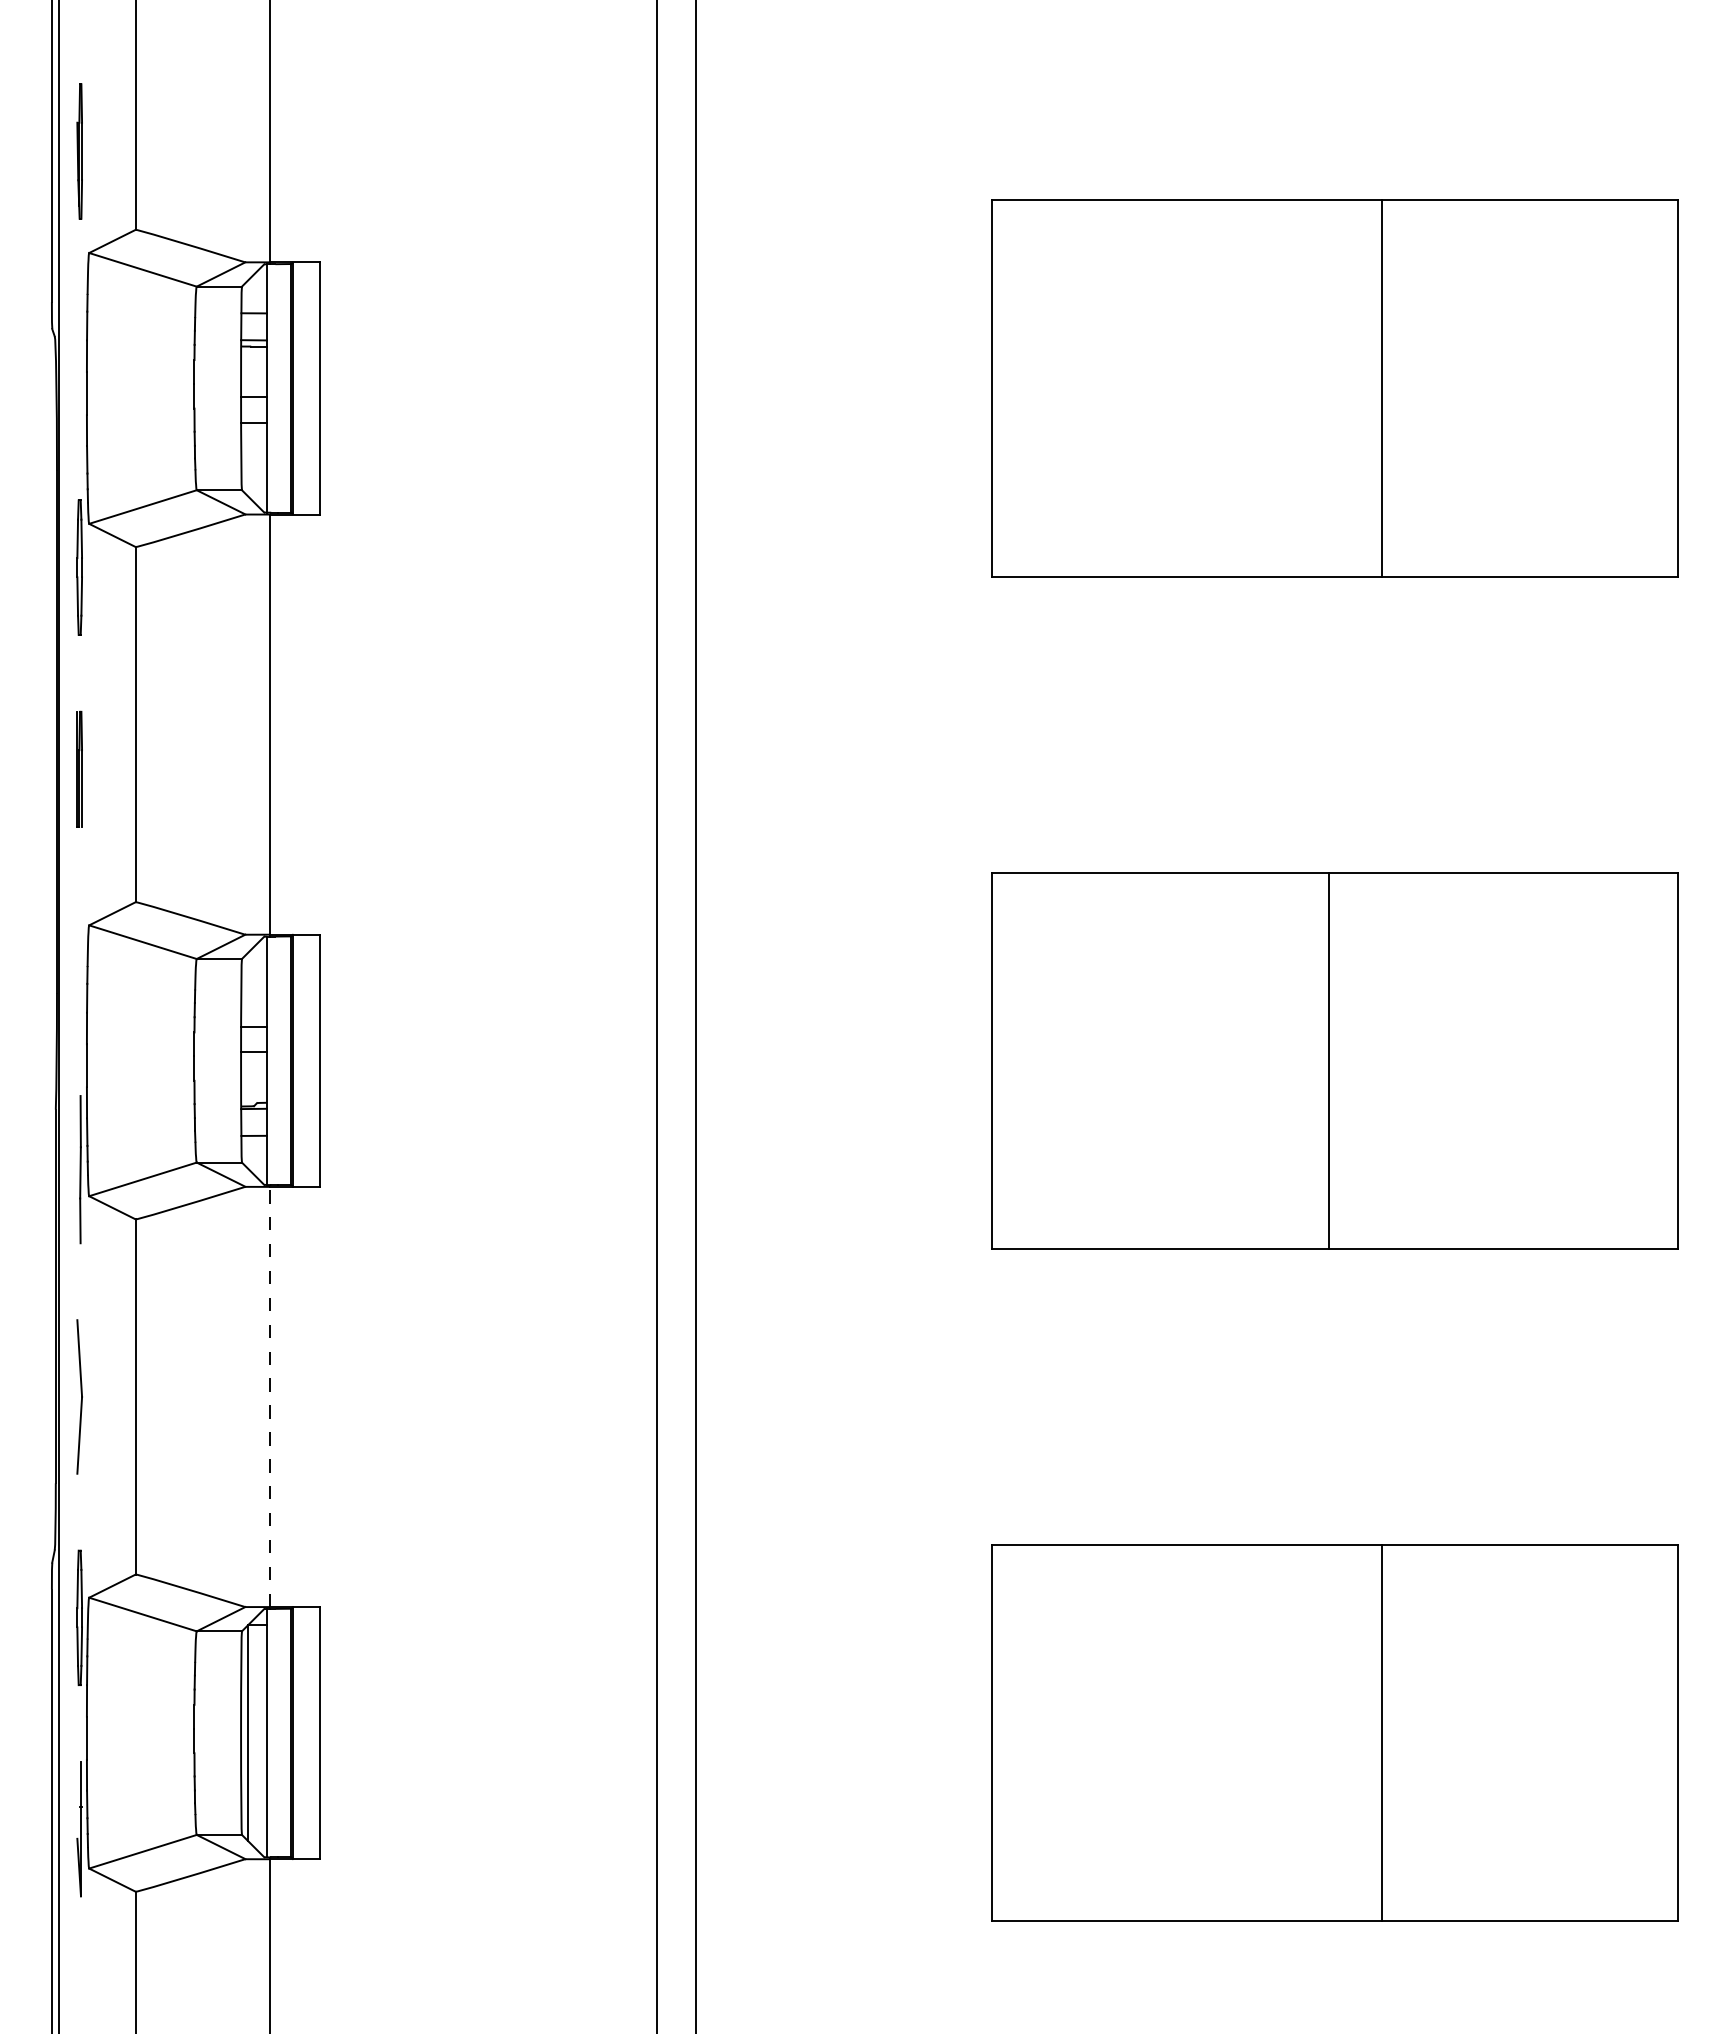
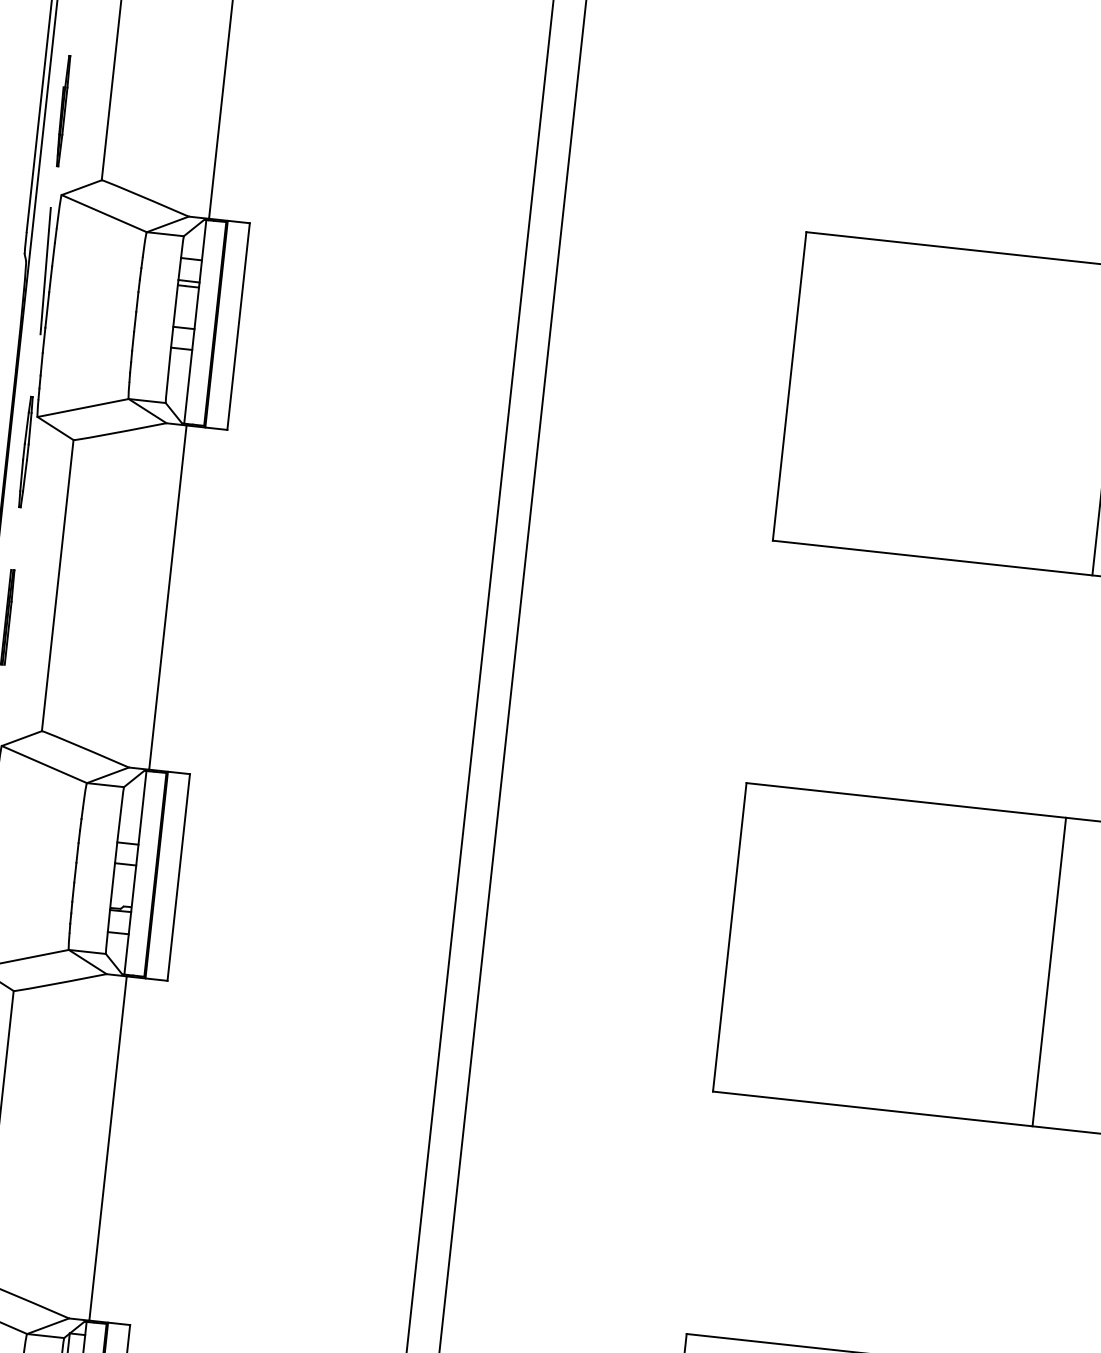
line: (79, 346) -> (45, 270), added
line: (1329, 1060) -> (1049, 971), moved
line: (270, 1396) -> (108, 1148), dashed -> solid

